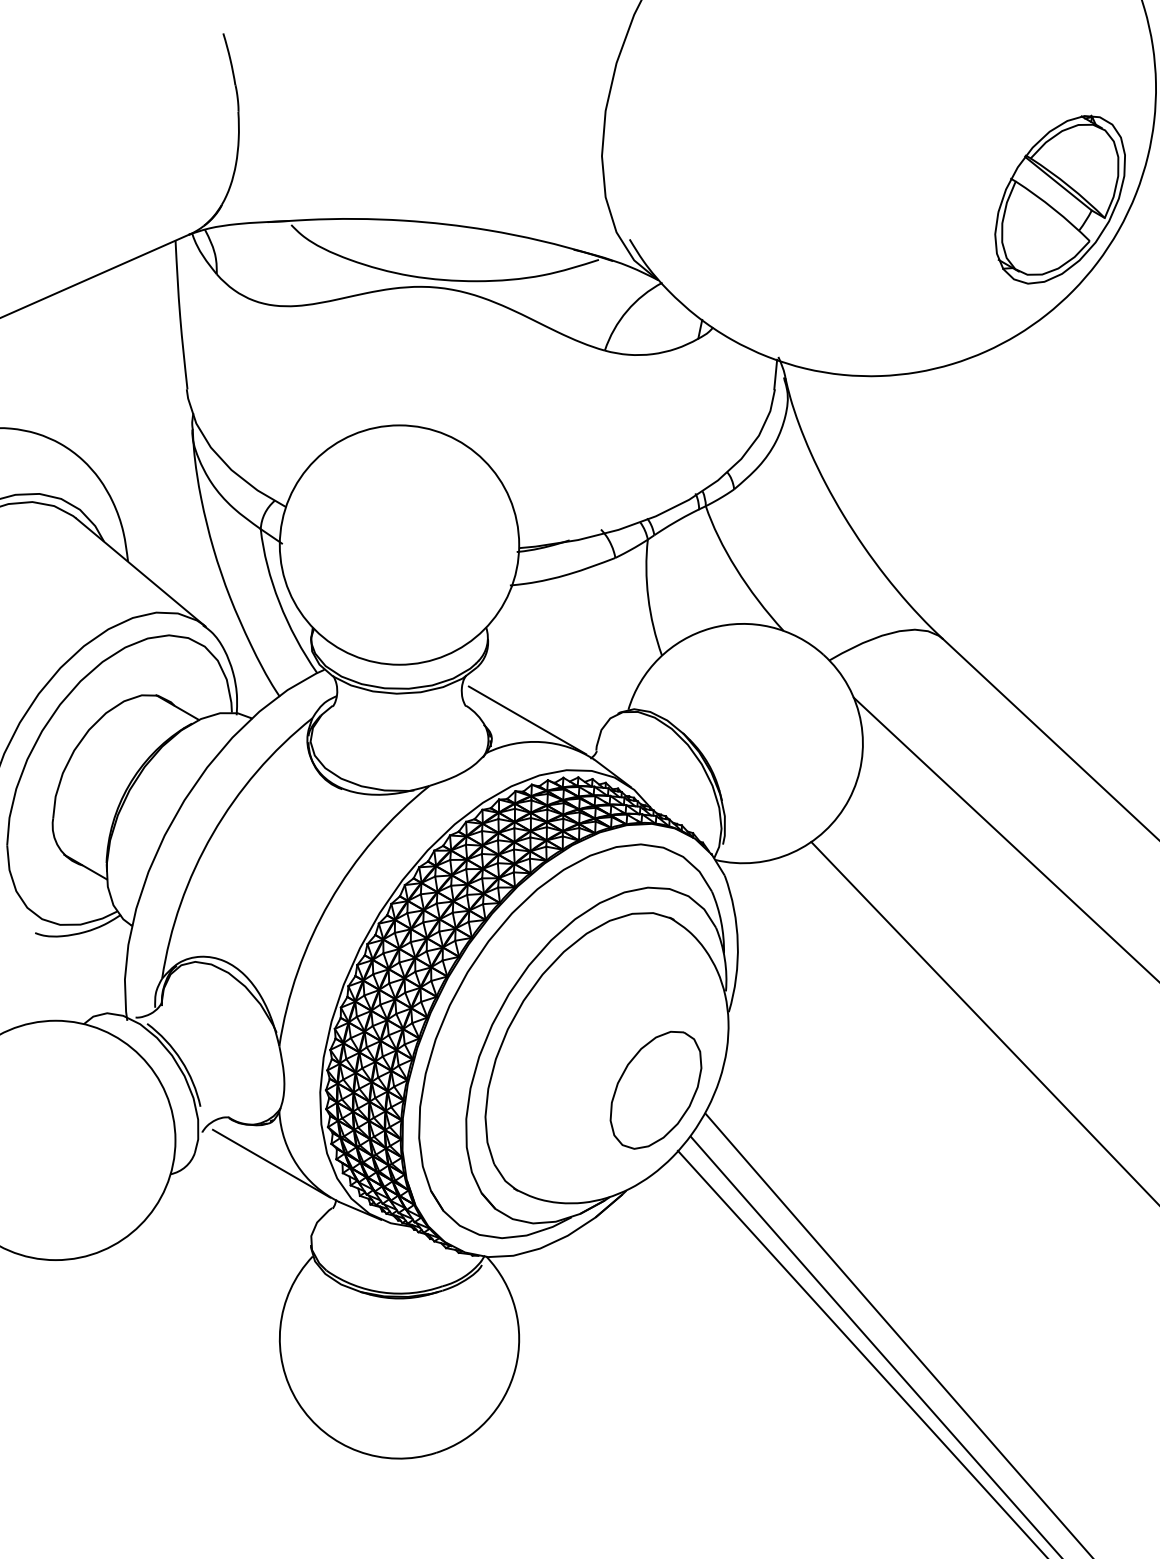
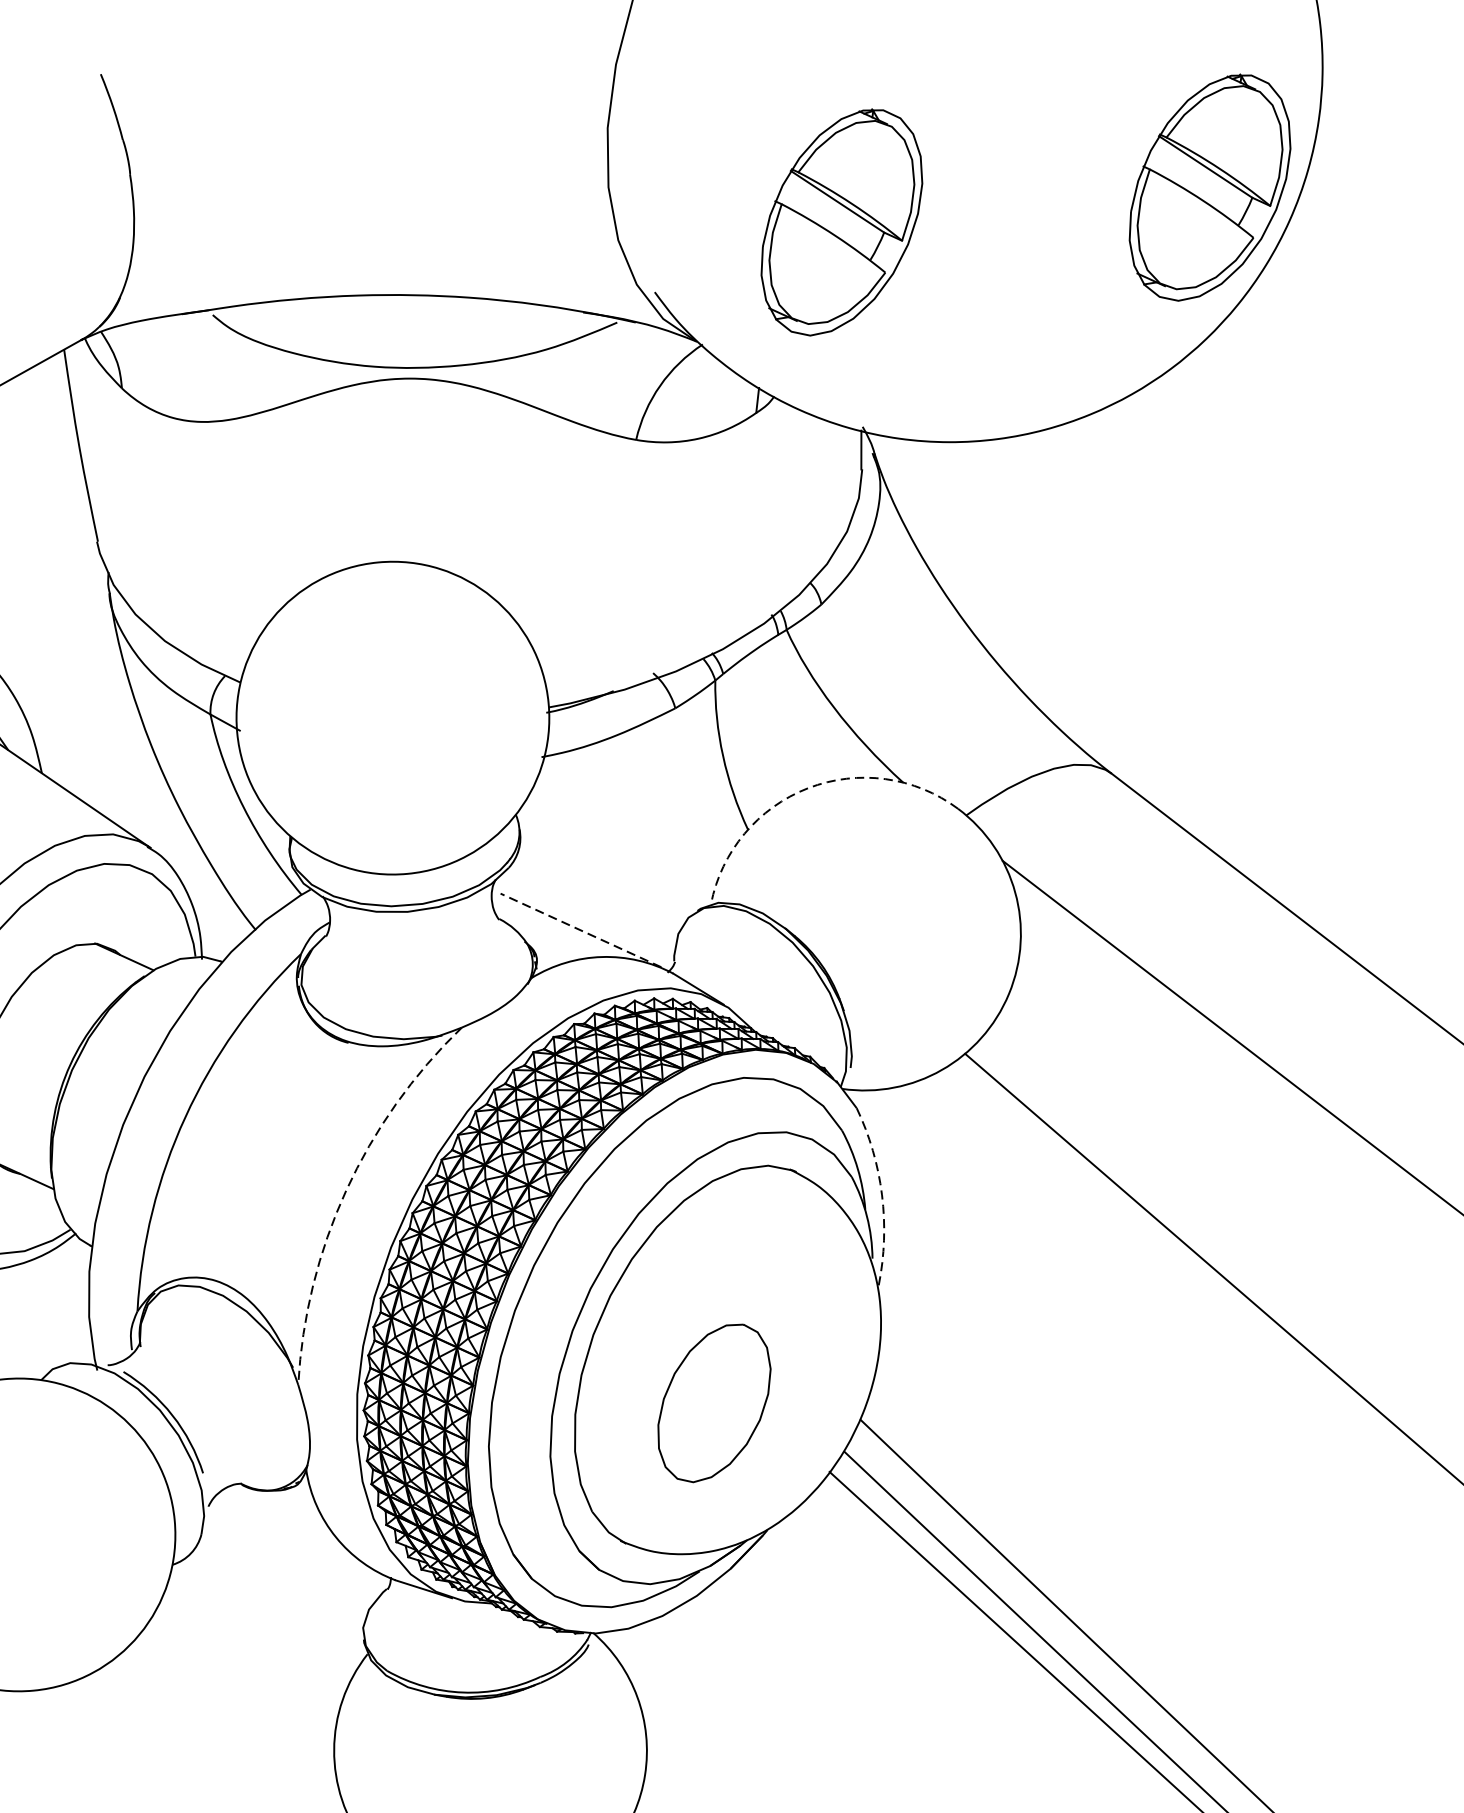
part: (776, 199) -> (840, 222), added
arc: (710, 628) -> (807, 788), solid -> dashed
line: (527, 720) -> (581, 930), solid -> dashed
arc: (329, 901) -> (345, 1190), solid -> dashed
arc: (737, 943) -> (881, 1194), solid -> dashed
part: (655, 1089) -> (713, 1402), moved
line: (271, 1163) -> (302, 1538), removed

